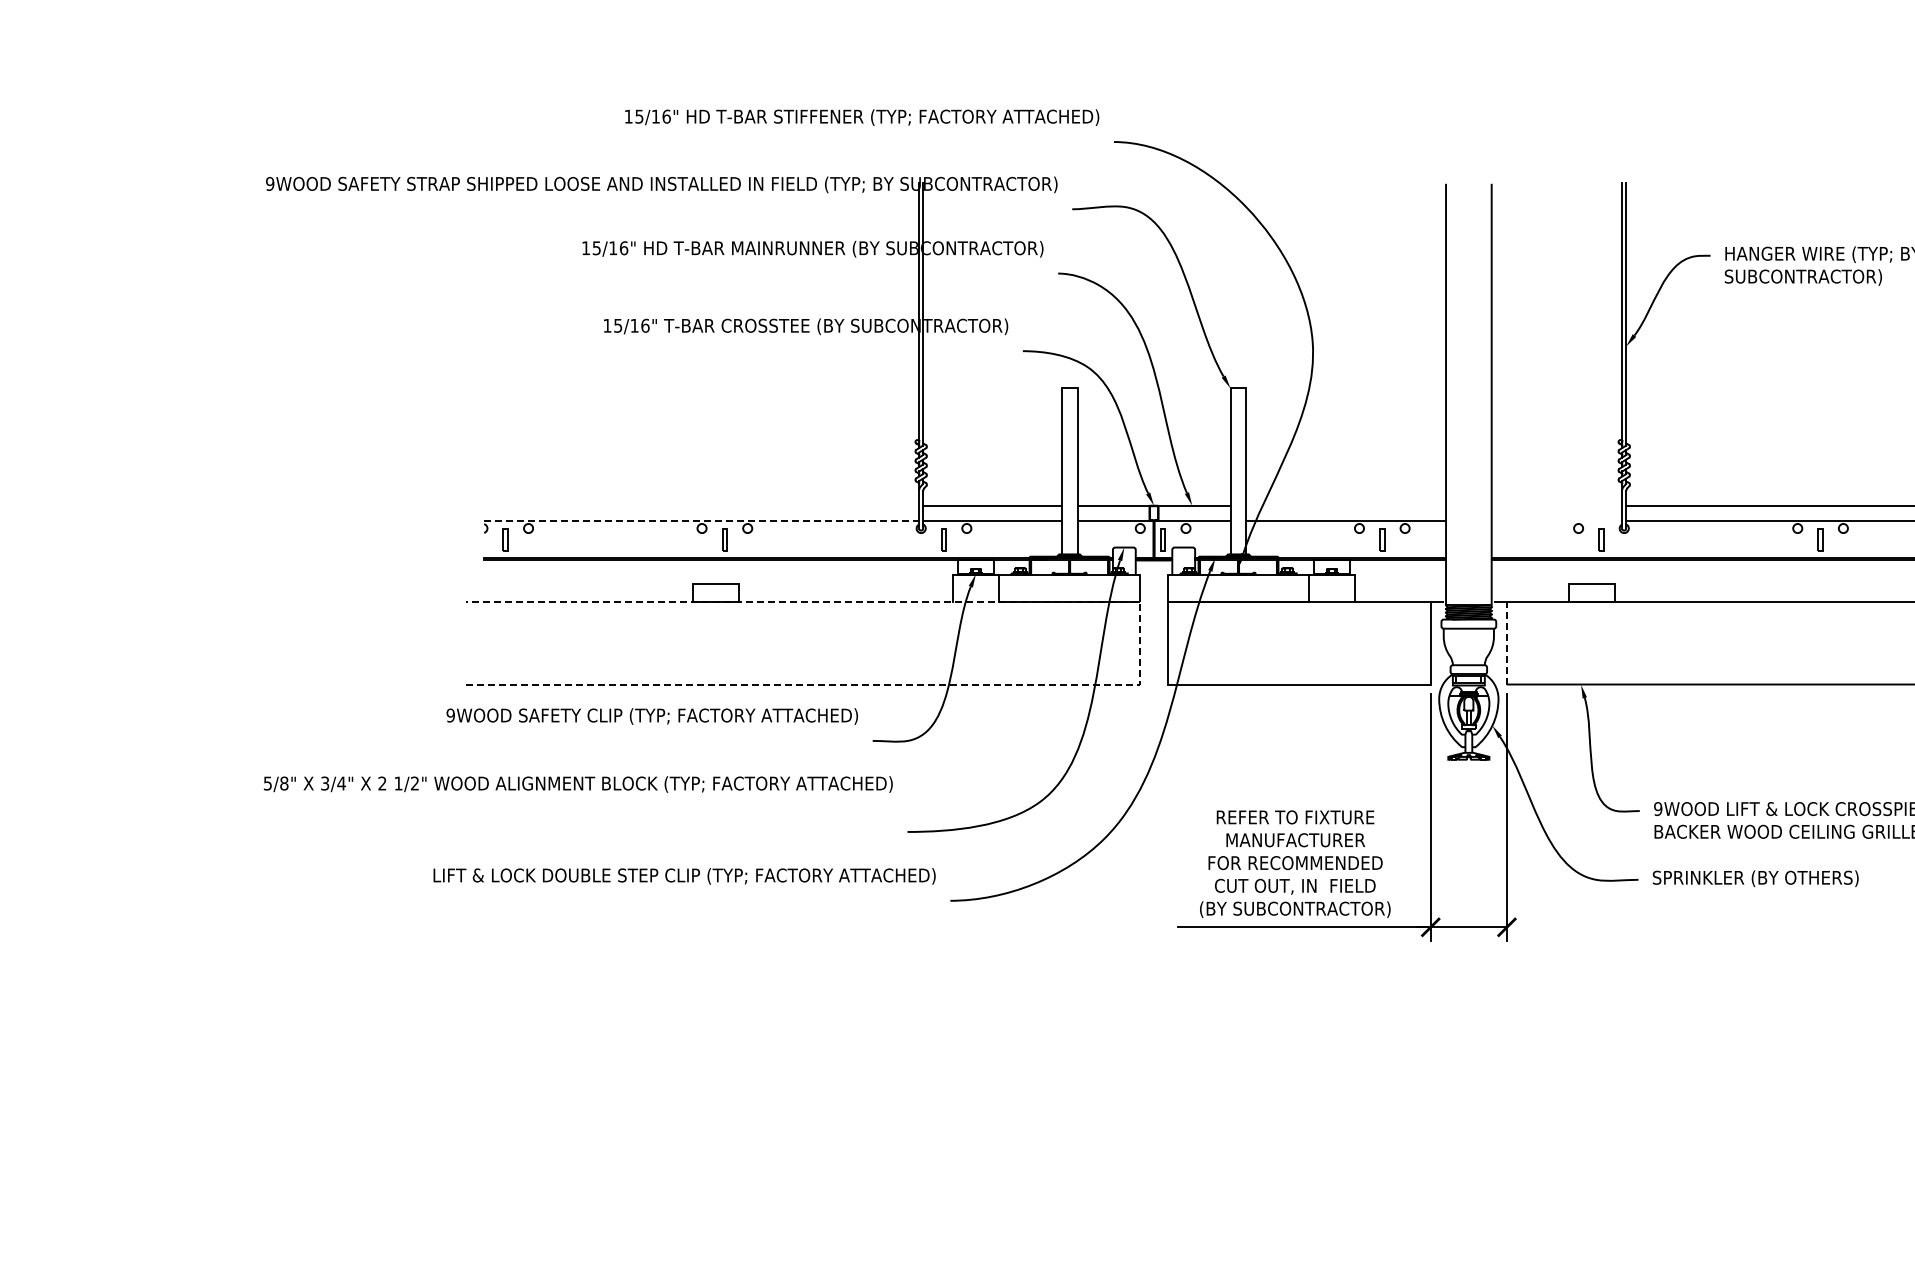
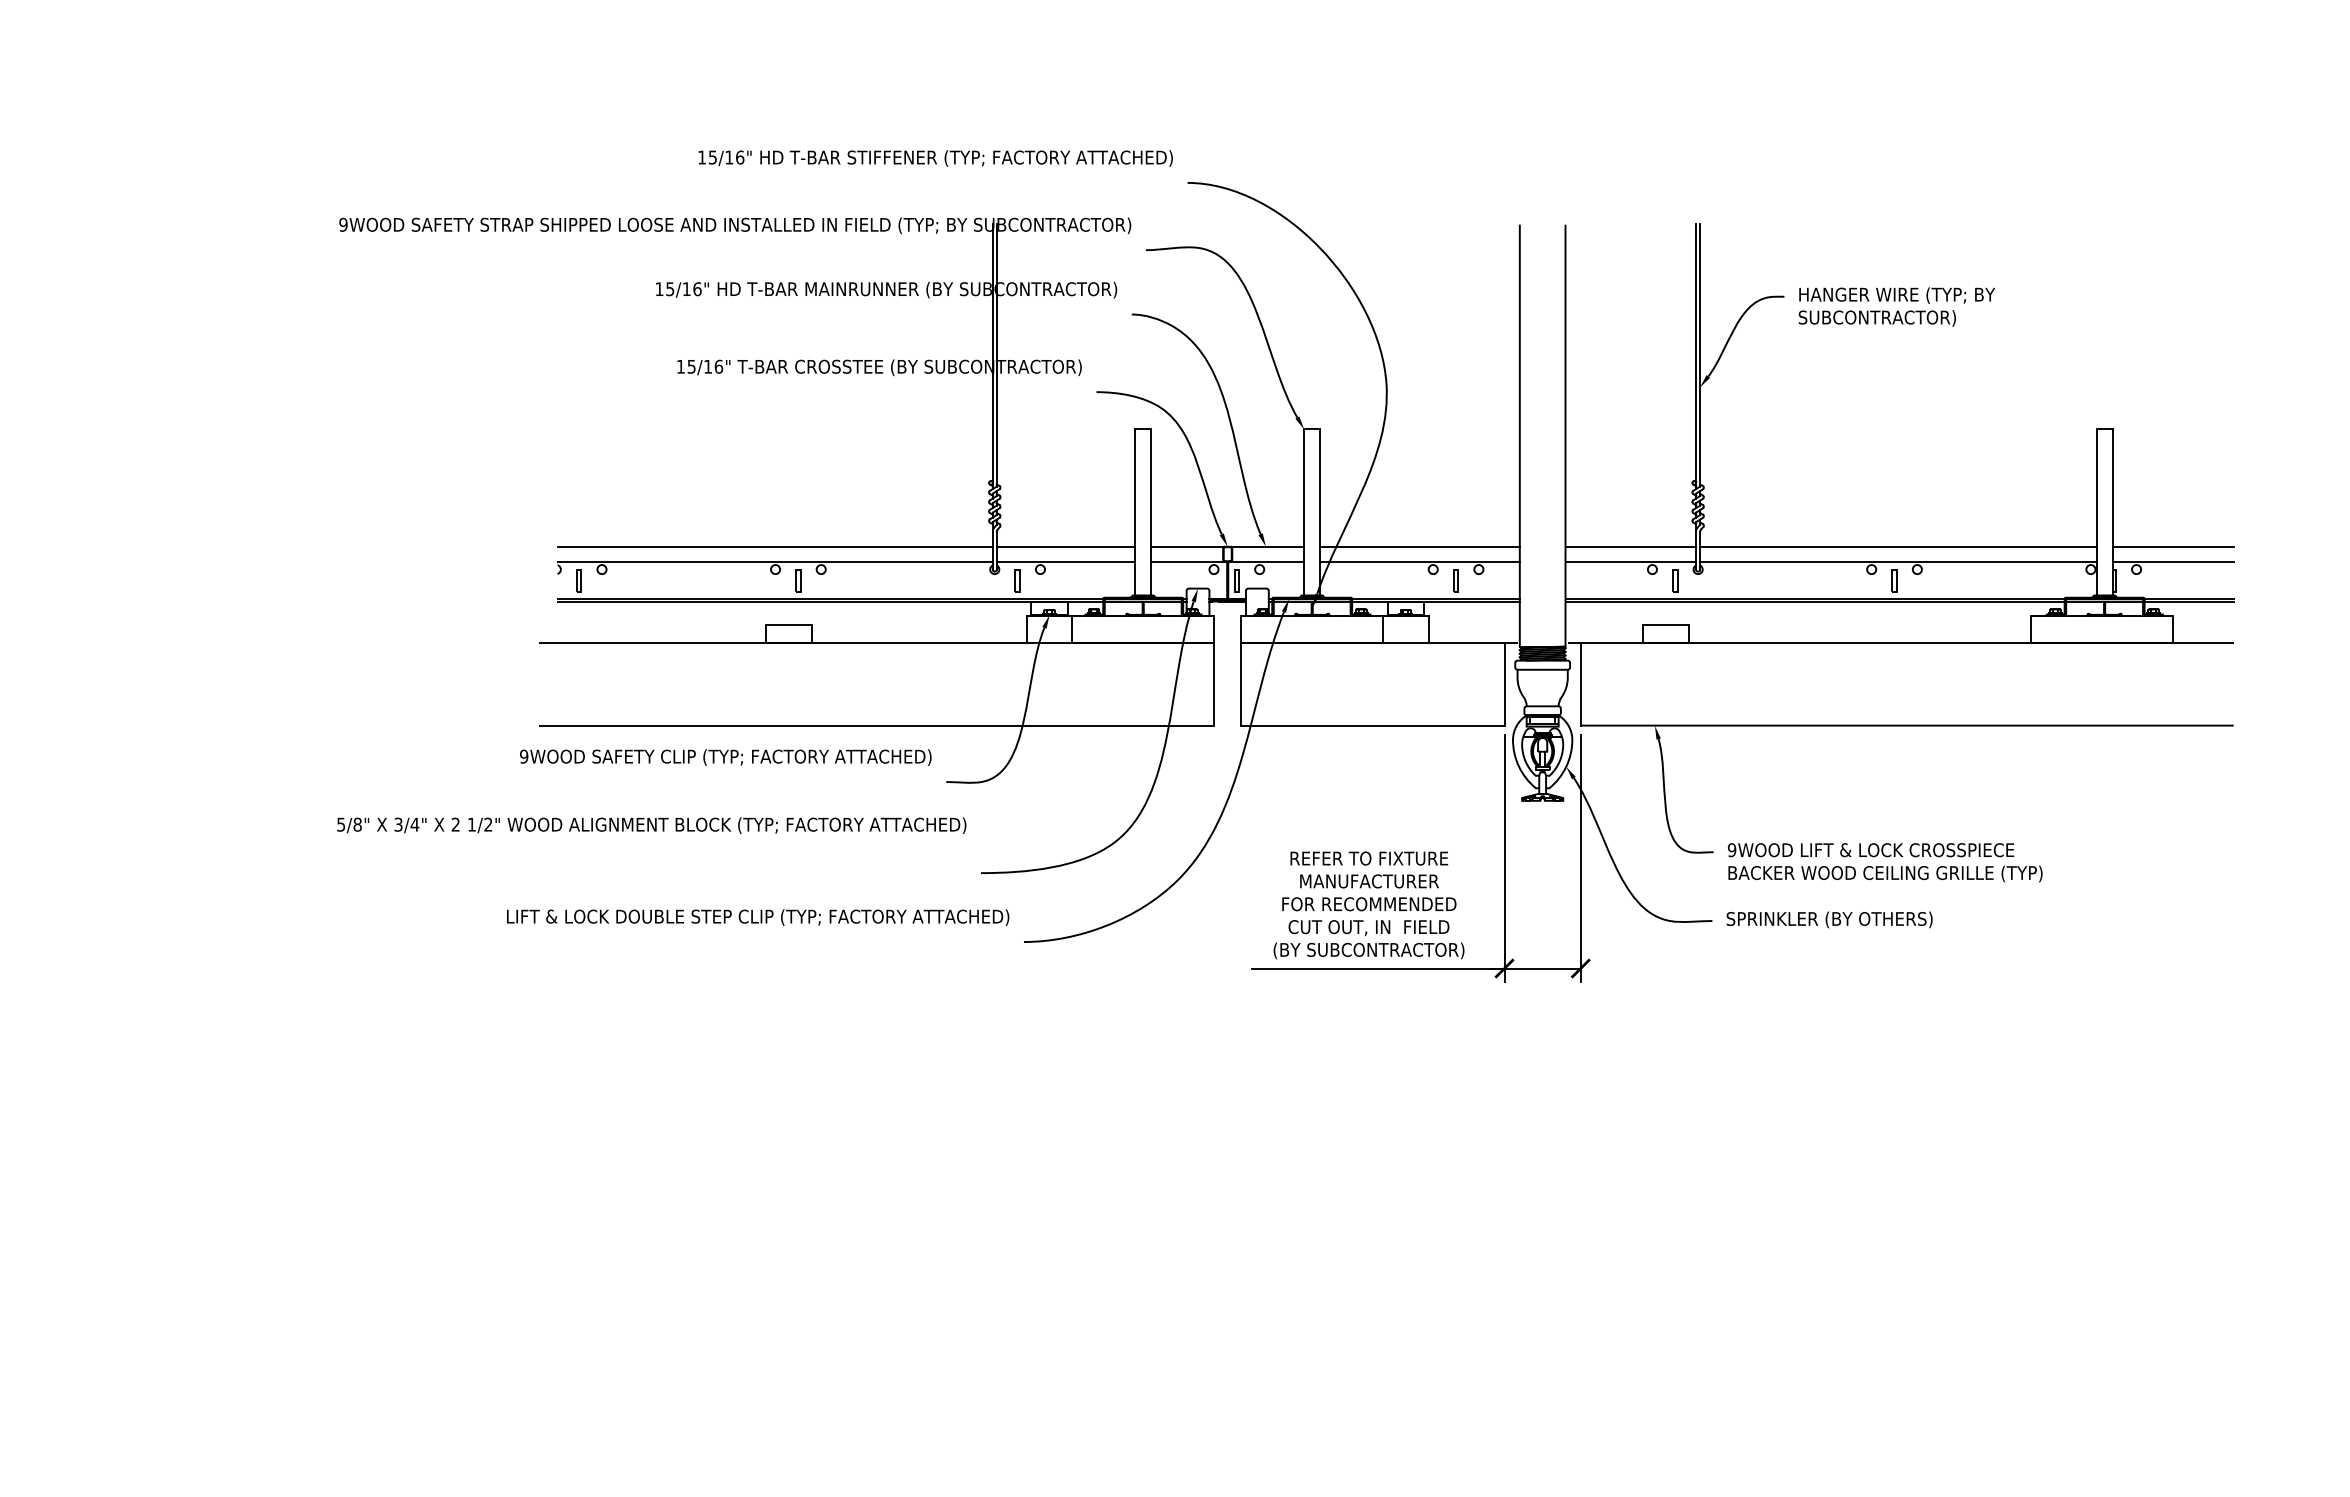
line: (701, 505) -> (774, 546), added
line: (1345, 505) -> (1419, 546), added
line: (1556, 505) -> (1630, 546), added
line: (702, 520) -> (775, 561), dashed -> solid
line: (1556, 520) -> (1630, 561), added
line: (1140, 643) -> (1214, 684), dashed -> solid
line: (1506, 643) -> (1580, 684), dashed -> solid

